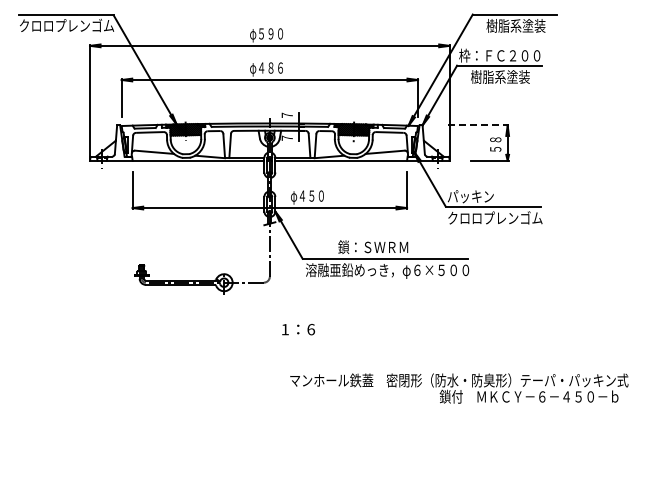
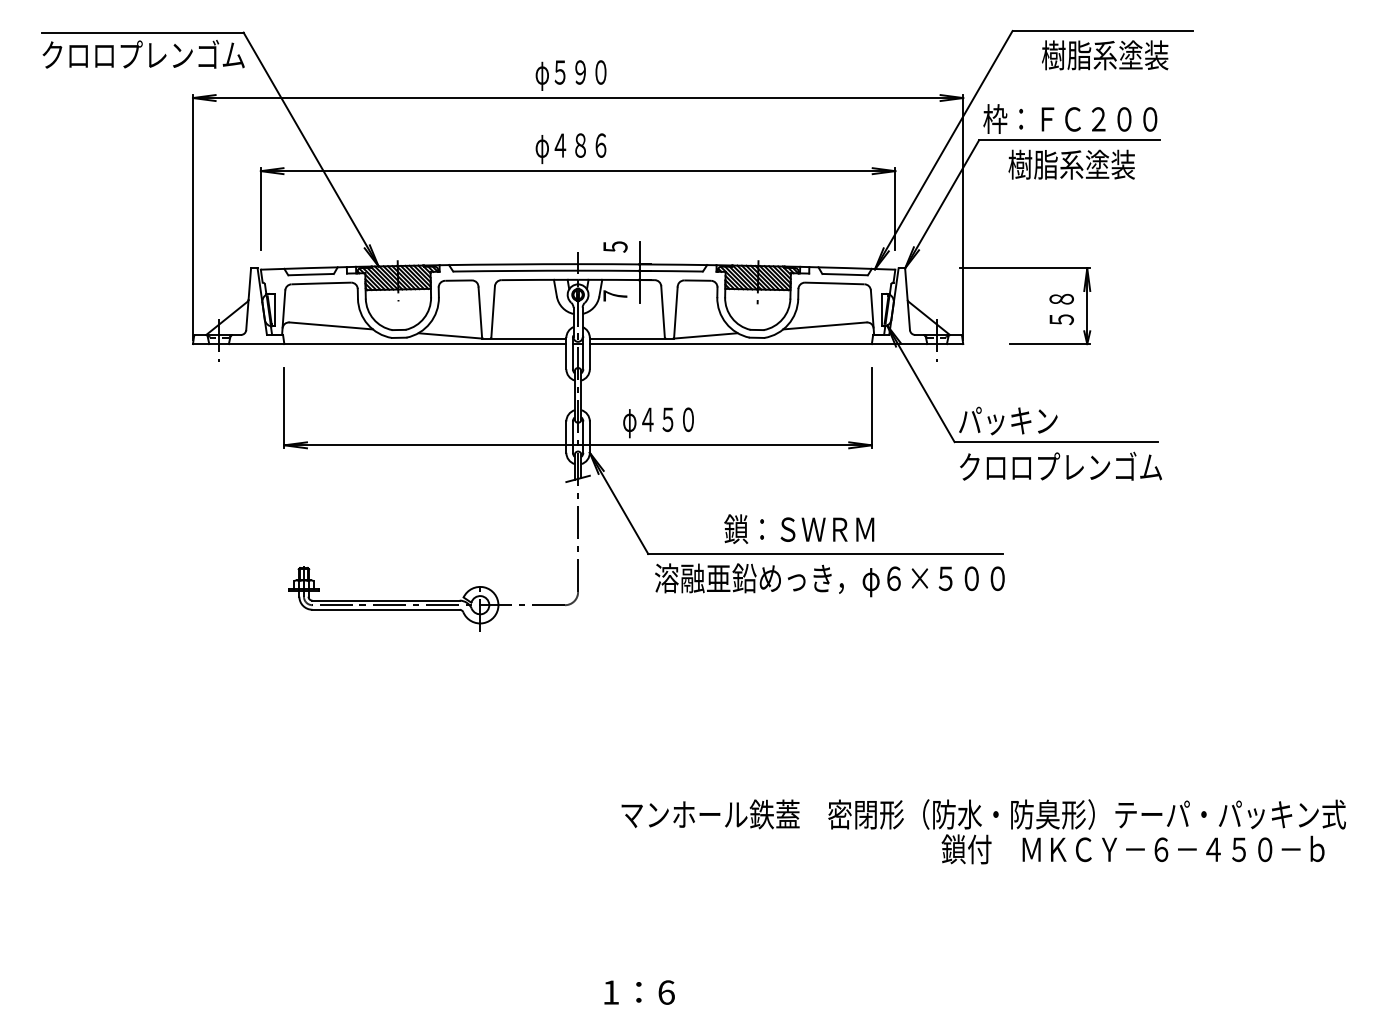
text: (286, 114) -> (613, 244), 7 -> 5
line: (479, 125) -> (1026, 268), dashed -> solid
text: (298, 329) -> (639, 992), moved

